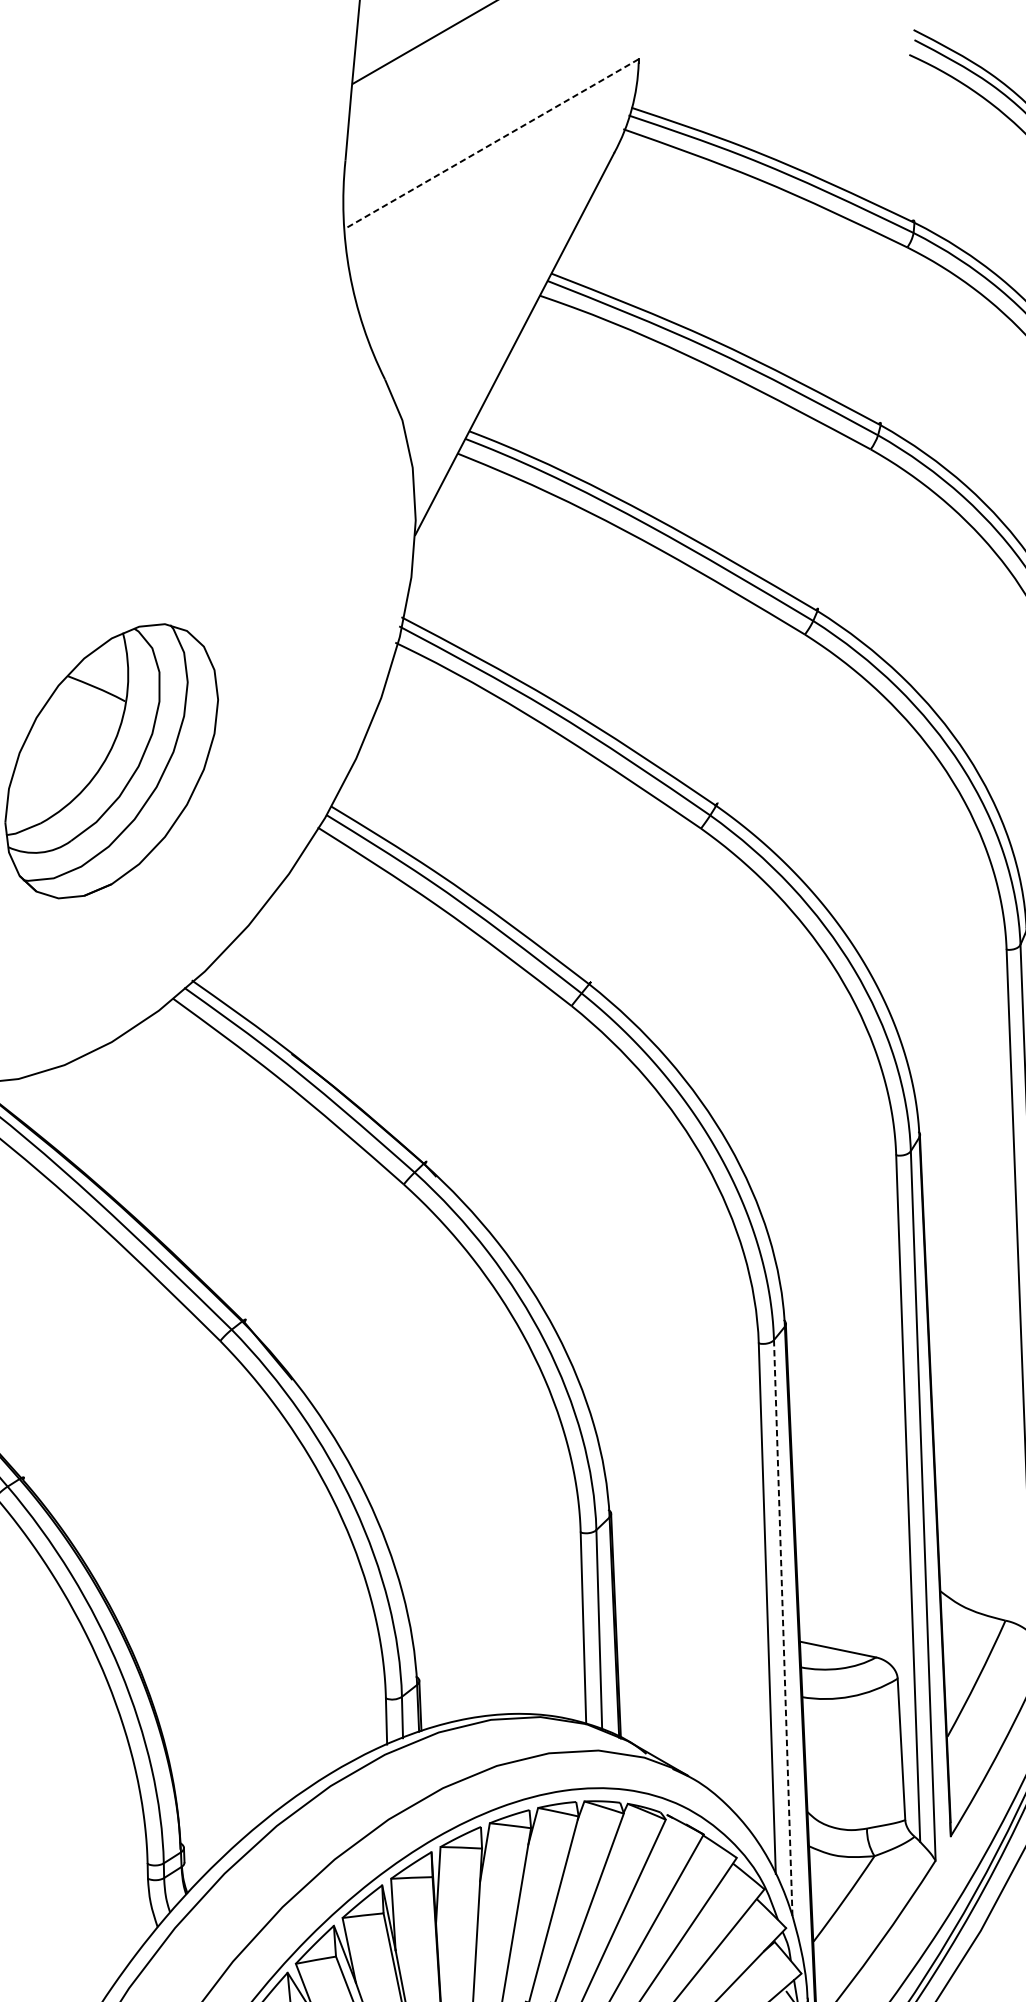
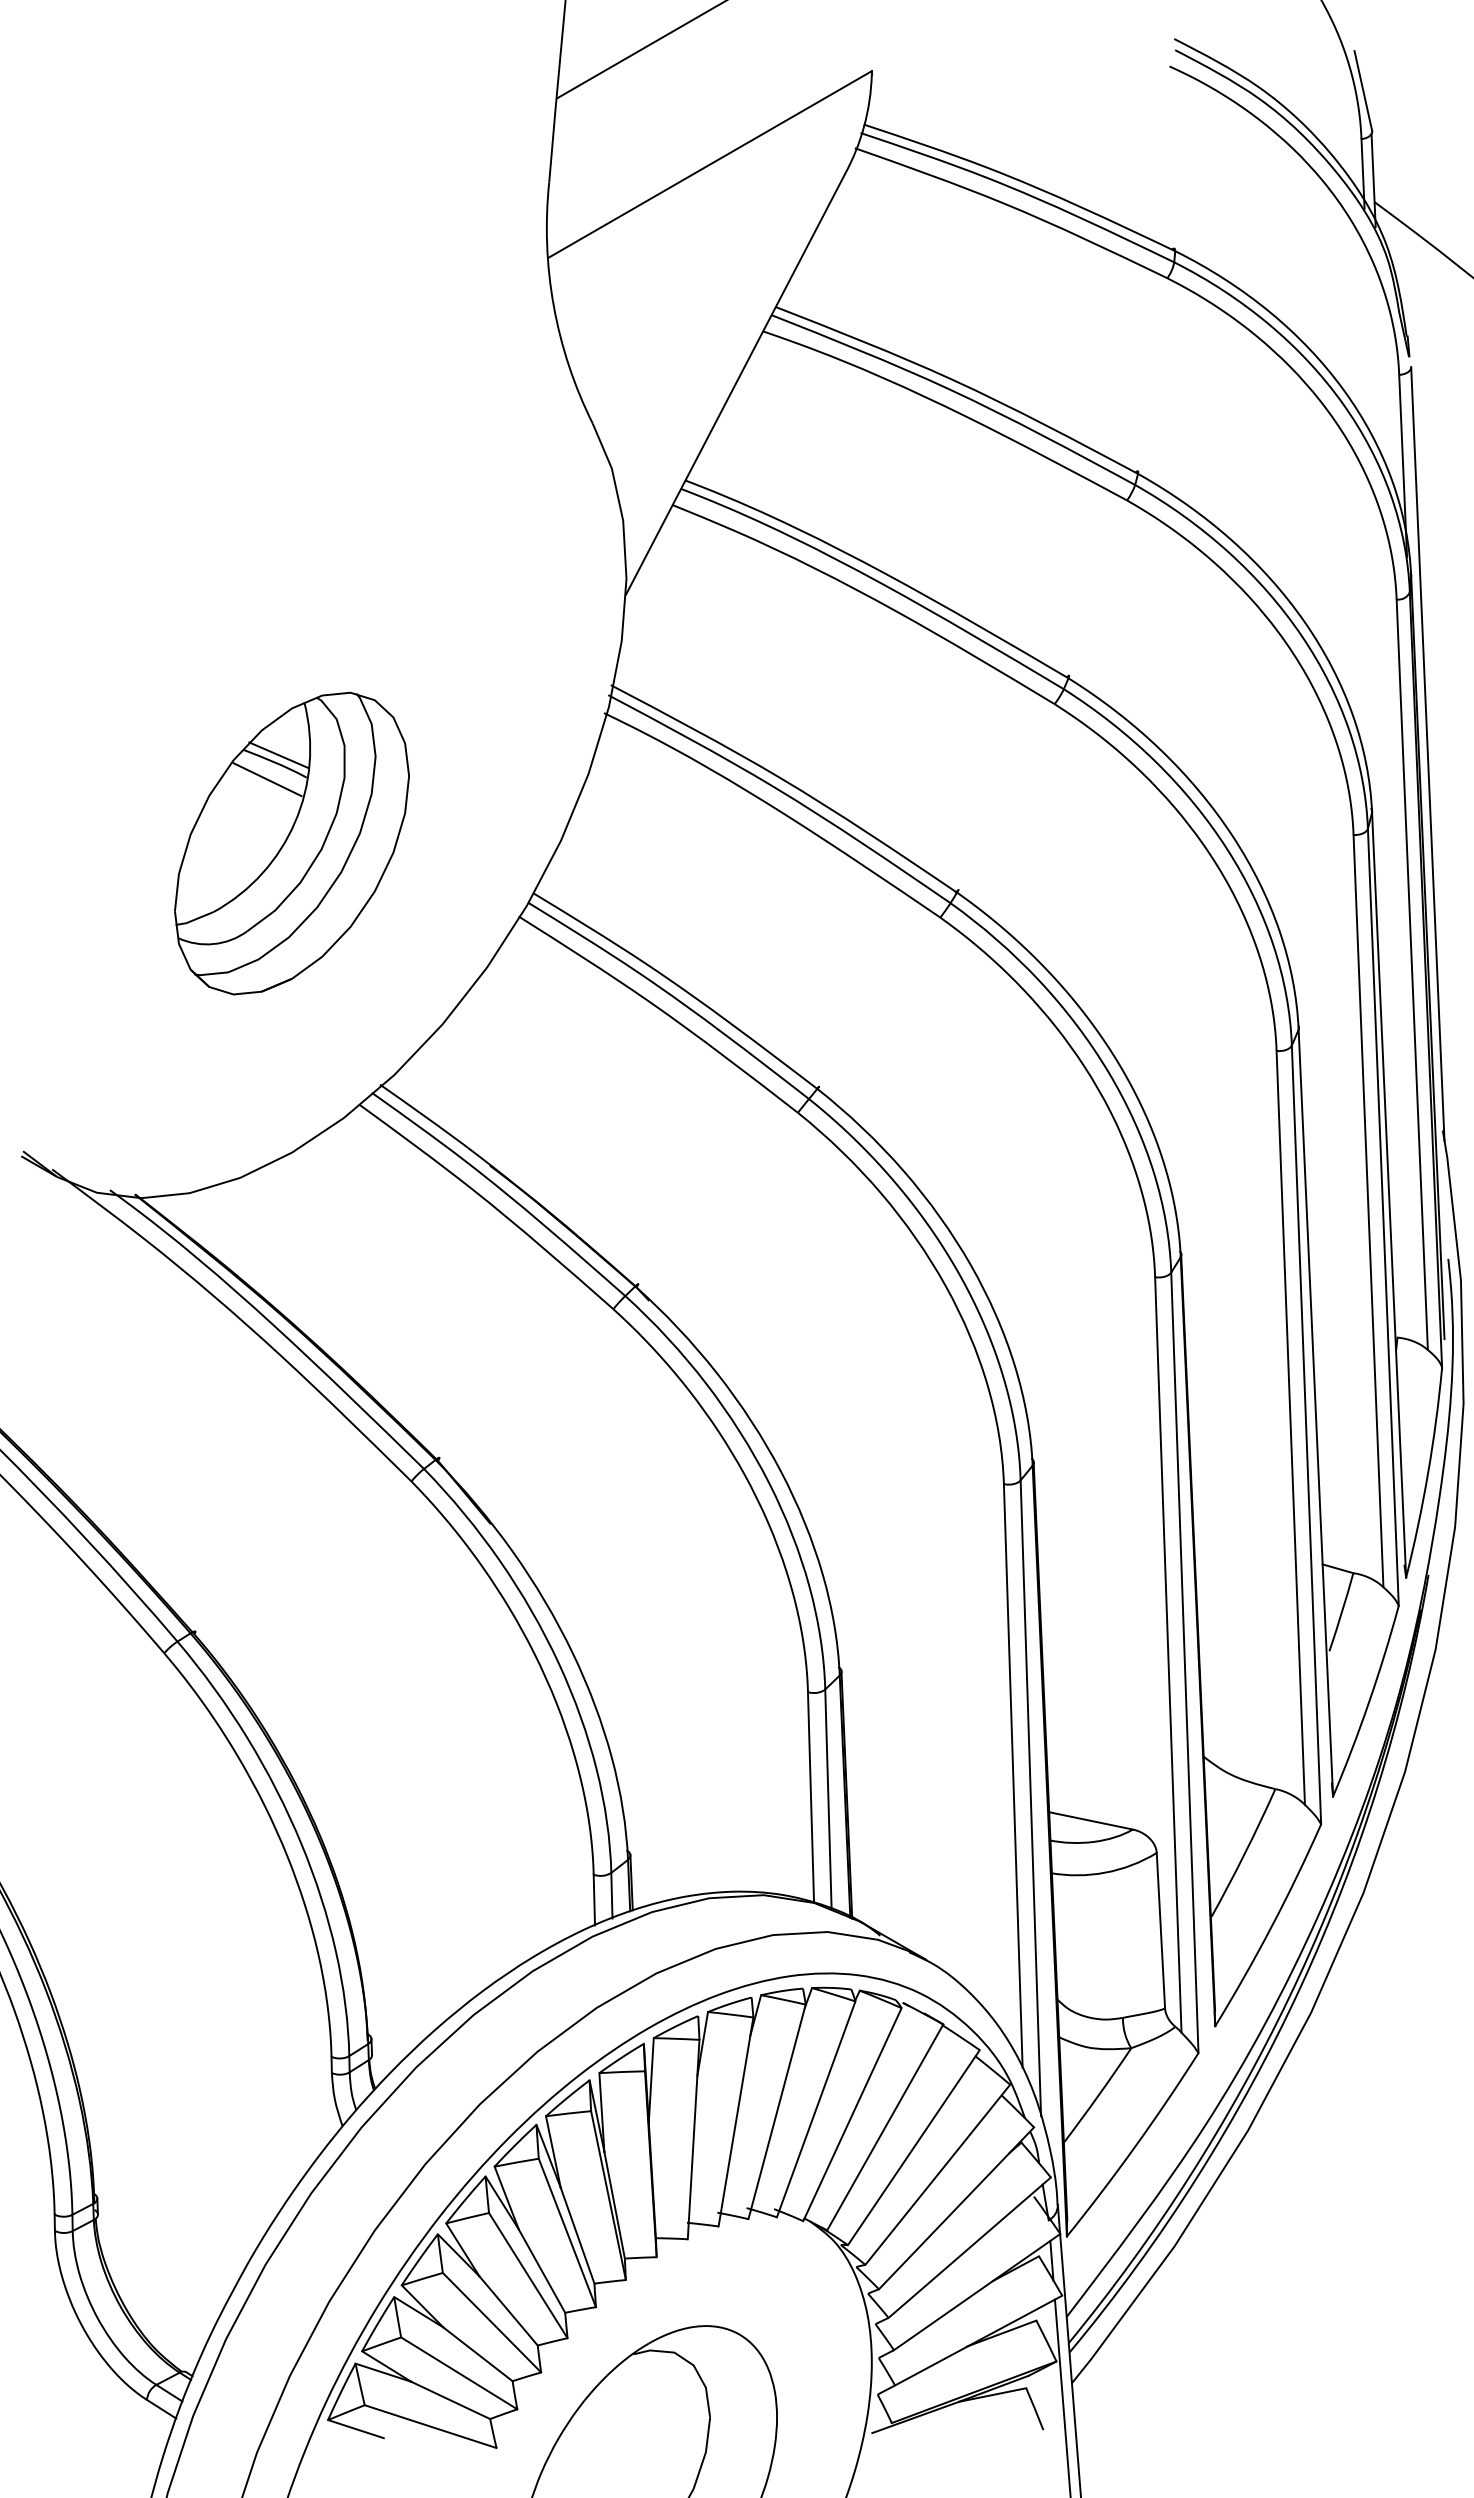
line: (491, 144) -> (709, 164), dashed -> solid
line: (99, 680) -> (278, 754), added
line: (89, 703) -> (267, 779), added
line: (782, 1629) -> (1030, 1798), dashed -> solid

